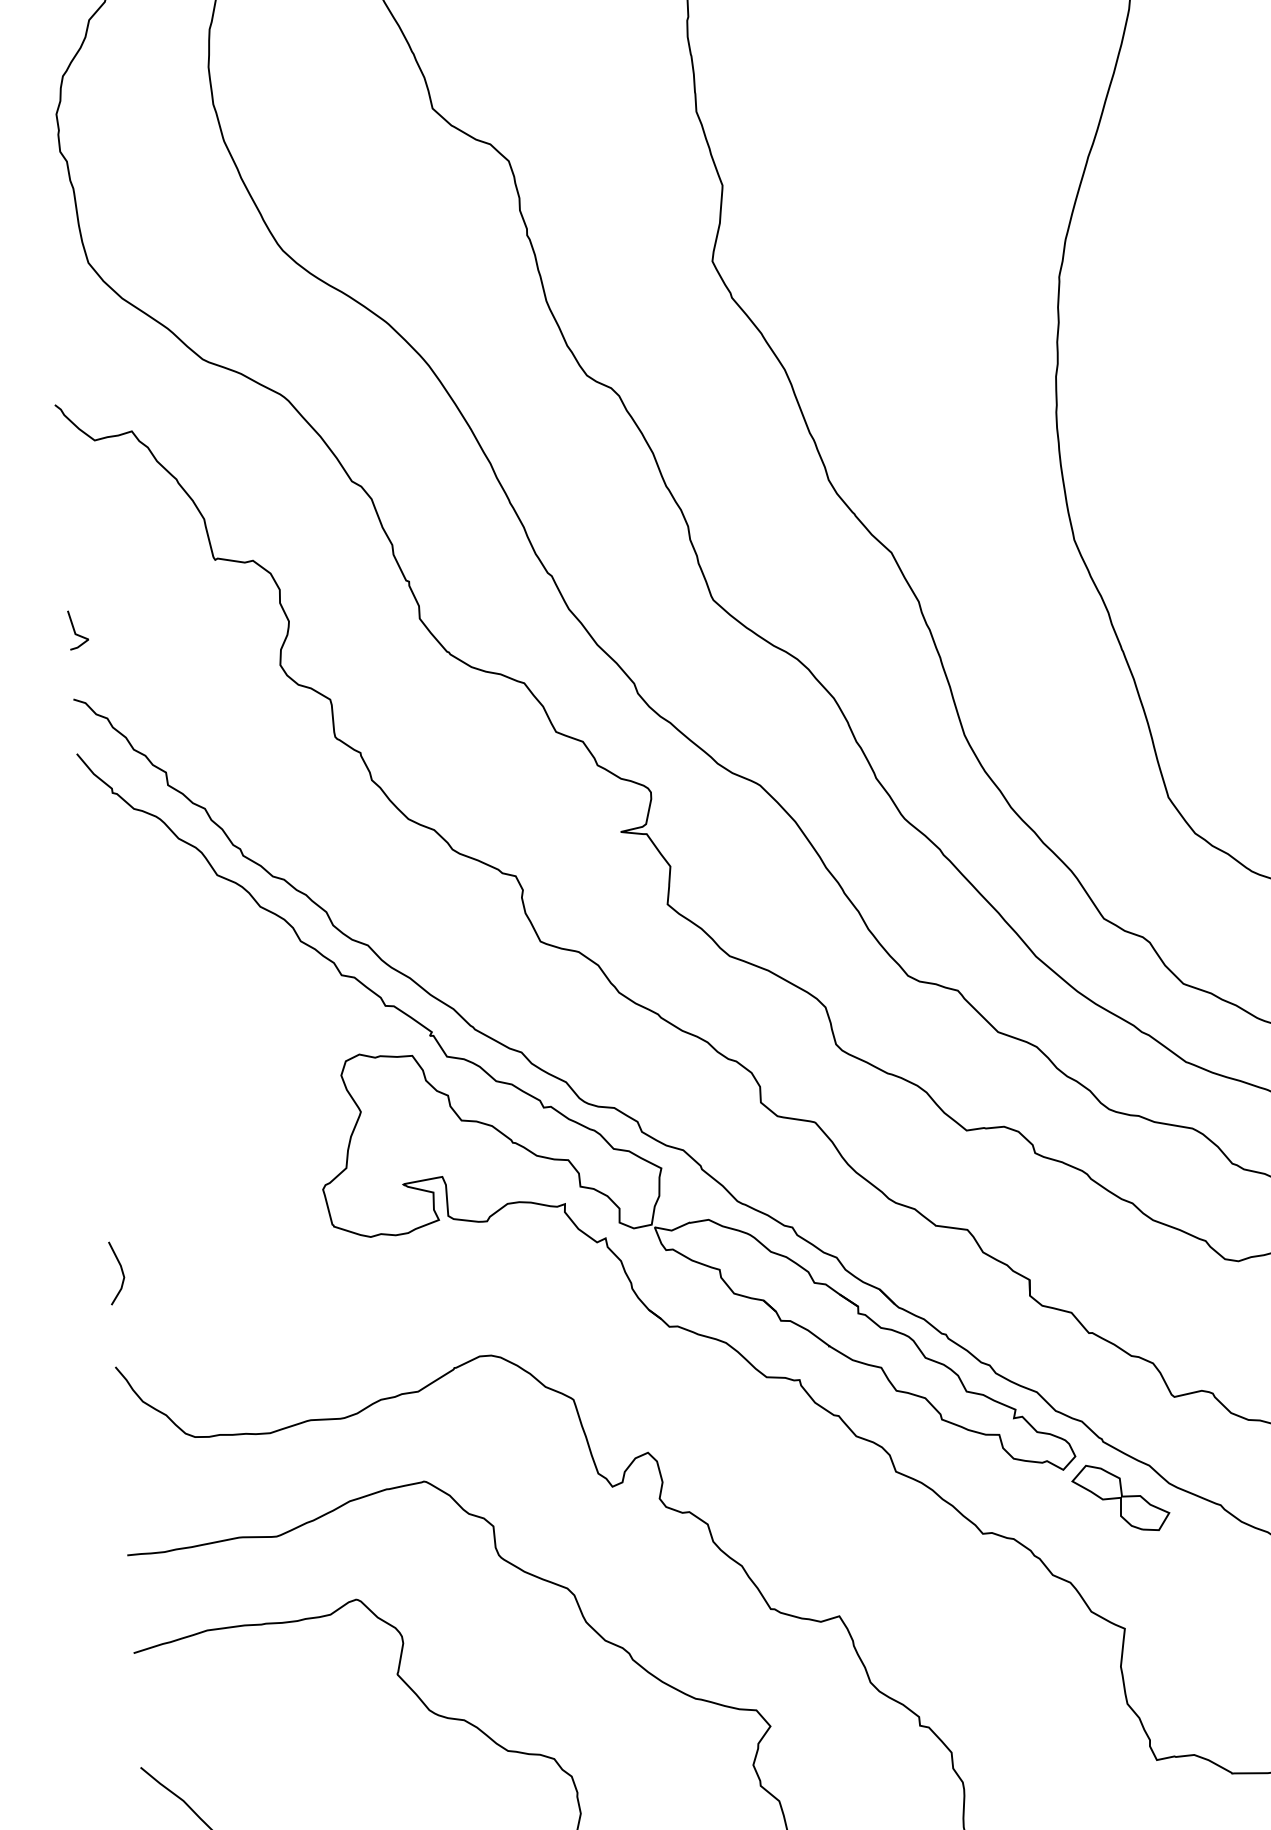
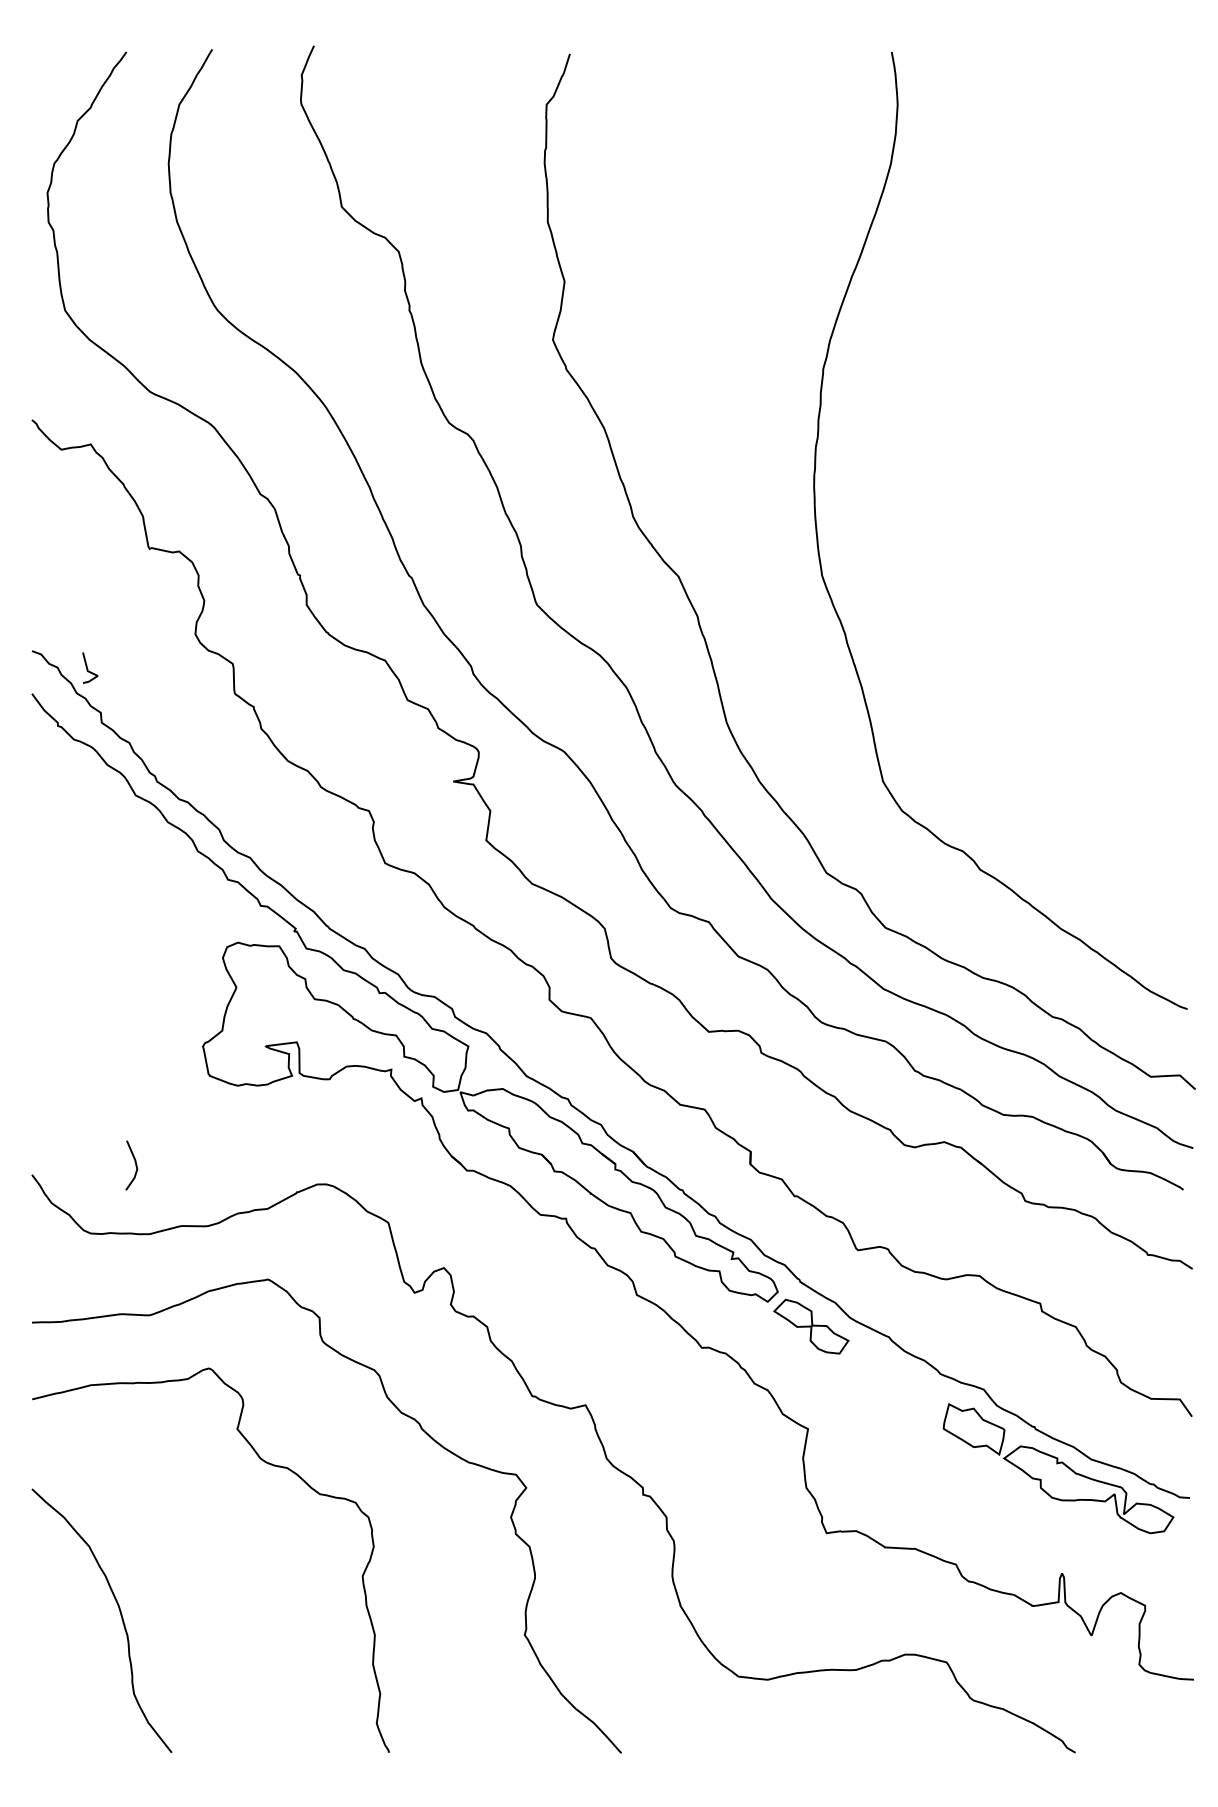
line: (76, 630) -> (88, 668), moved
line: (121, 1272) -> (135, 1165), moved

